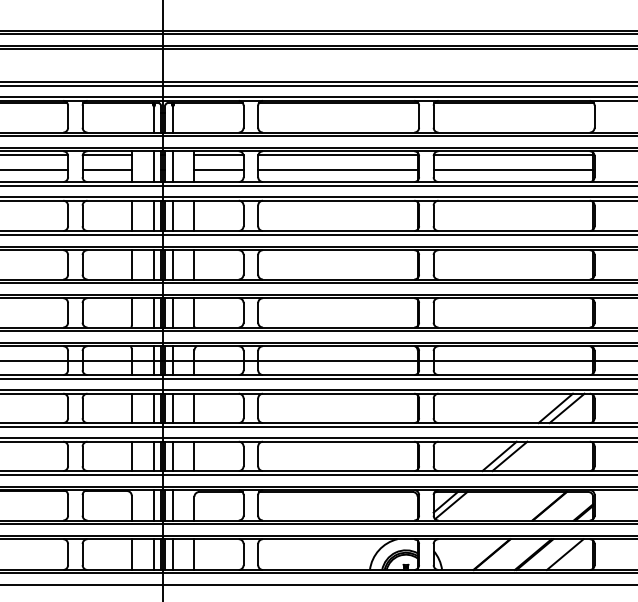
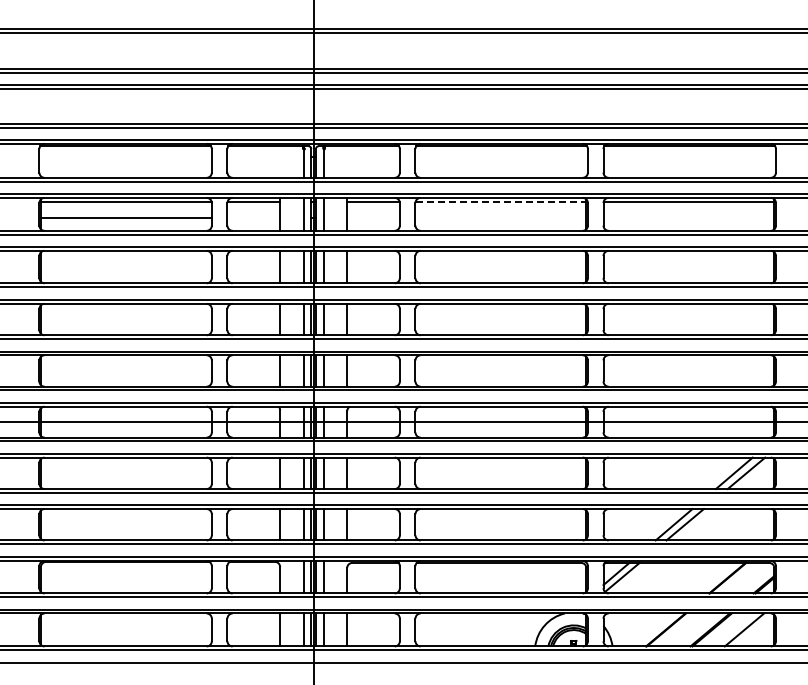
line: (338, 155) -> (501, 202), solid -> dashed
line: (106, 169) -> (253, 217), removed
line: (218, 169) -> (373, 217), removed
line: (337, 169) -> (500, 217), removed
line: (513, 169) -> (688, 217), removed

